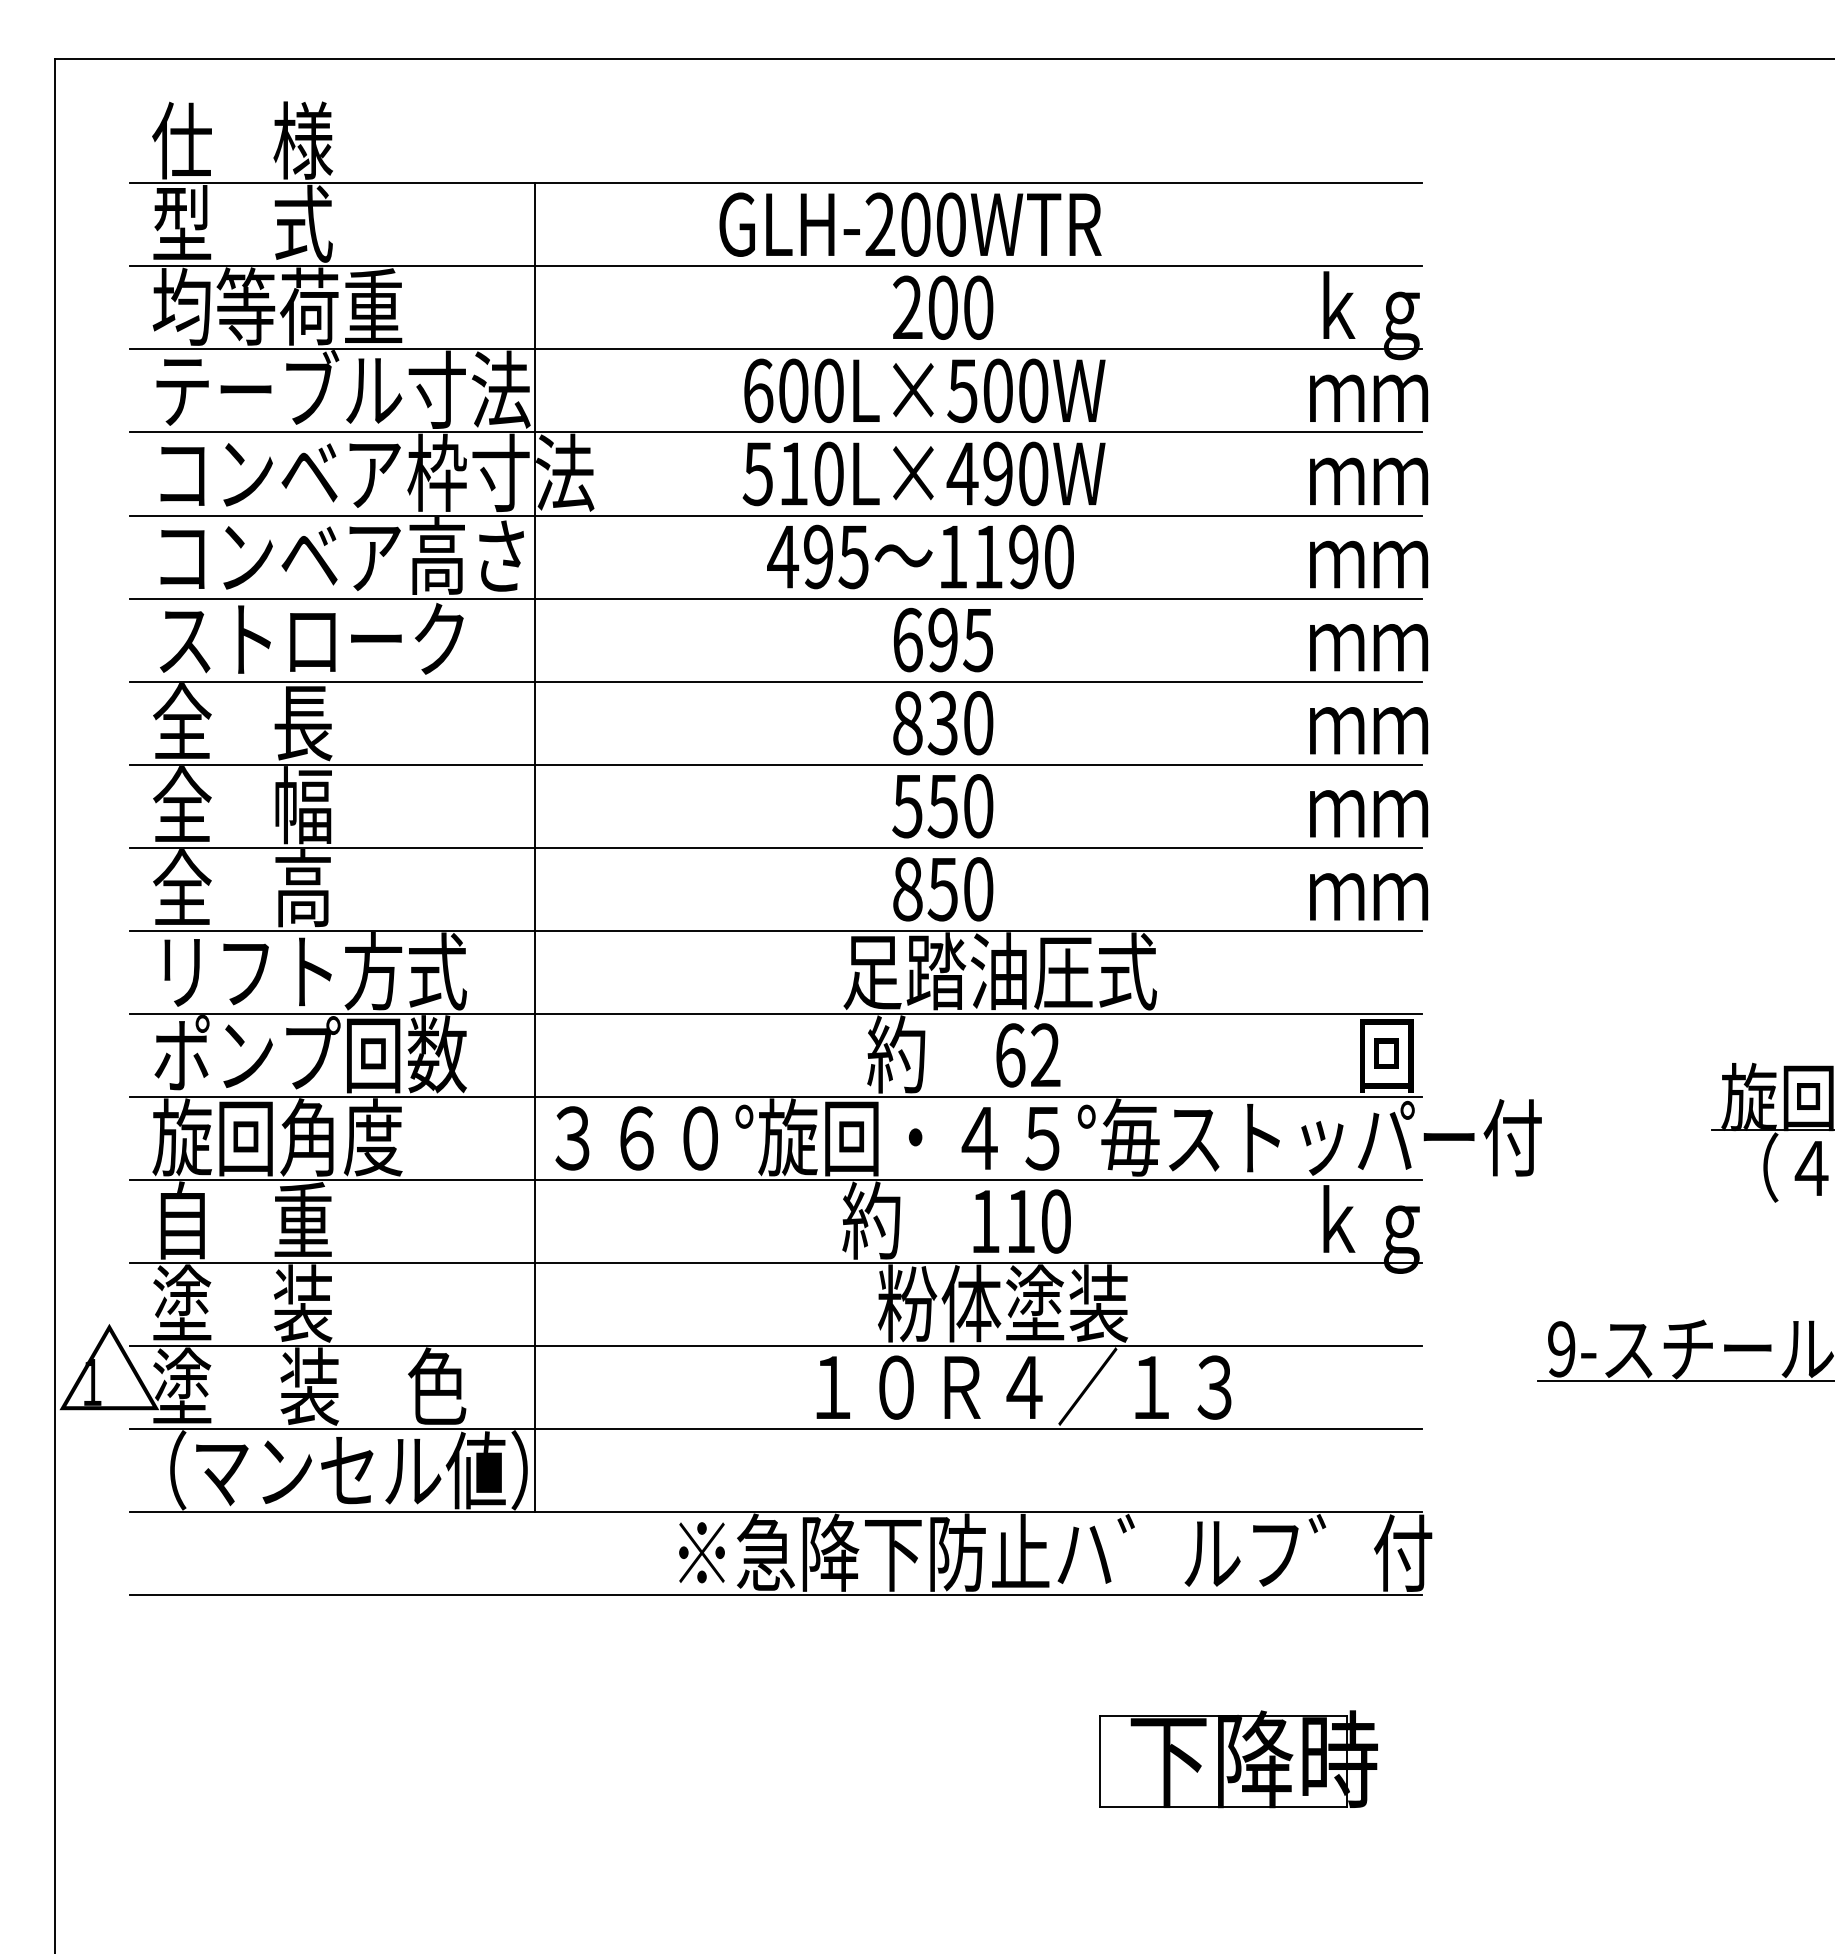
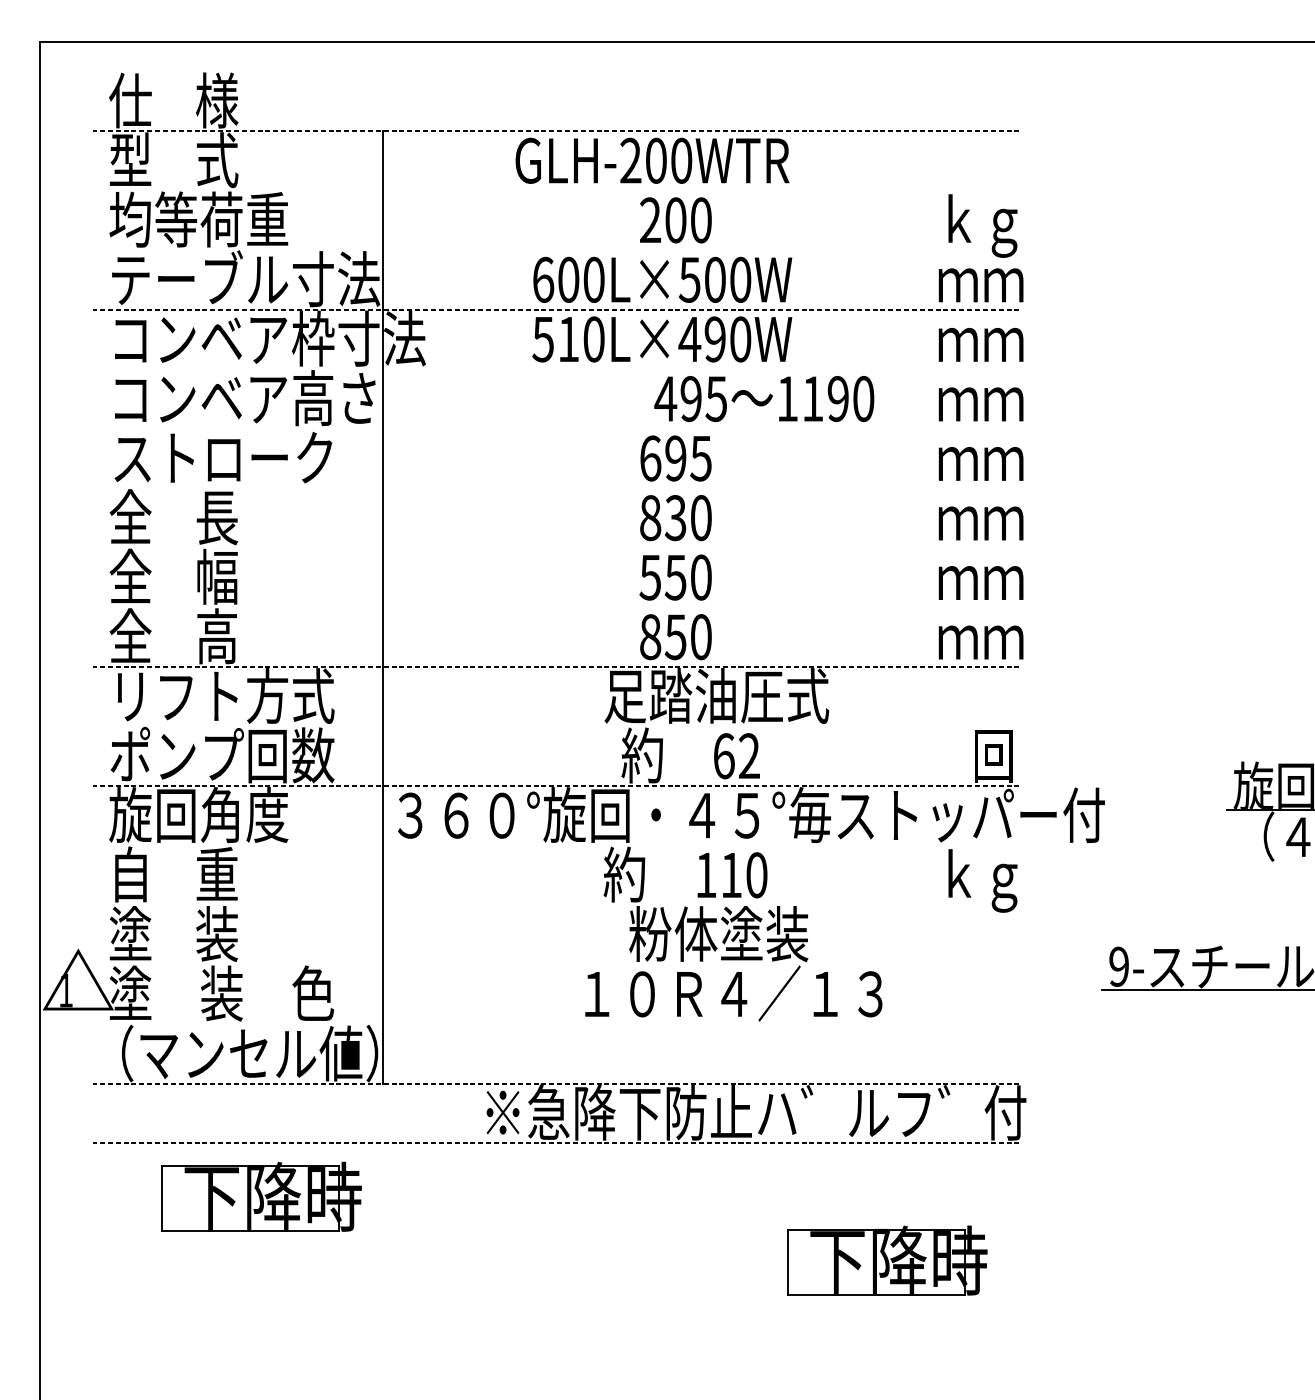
line: (775, 183) -> (555, 131), solid -> dashed
line: (775, 266) -> (555, 190), removed
line: (775, 349) -> (555, 250), removed
line: (775, 432) -> (555, 309), solid -> dashed
line: (775, 515) -> (555, 369), removed
text: (920, 556) -> (764, 398), moved
line: (775, 598) -> (555, 428), removed
line: (775, 681) -> (555, 488), removed
line: (775, 764) -> (555, 547), removed
line: (775, 847) -> (555, 607), removed
line: (775, 930) -> (555, 666), solid -> dashed
line: (775, 1013) -> (555, 726), removed
line: (775, 1097) -> (555, 786), solid -> dashed
line: (775, 1180) -> (555, 845), removed
line: (775, 1263) -> (555, 905), removed
line: (775, 1346) -> (555, 964), removed
line: (775, 1429) -> (555, 1024), removed
line: (775, 1512) -> (555, 1083), solid -> dashed
line: (775, 1595) -> (555, 1143), solid -> dashed
part: (365, 1670) -> (261, 1197), added

